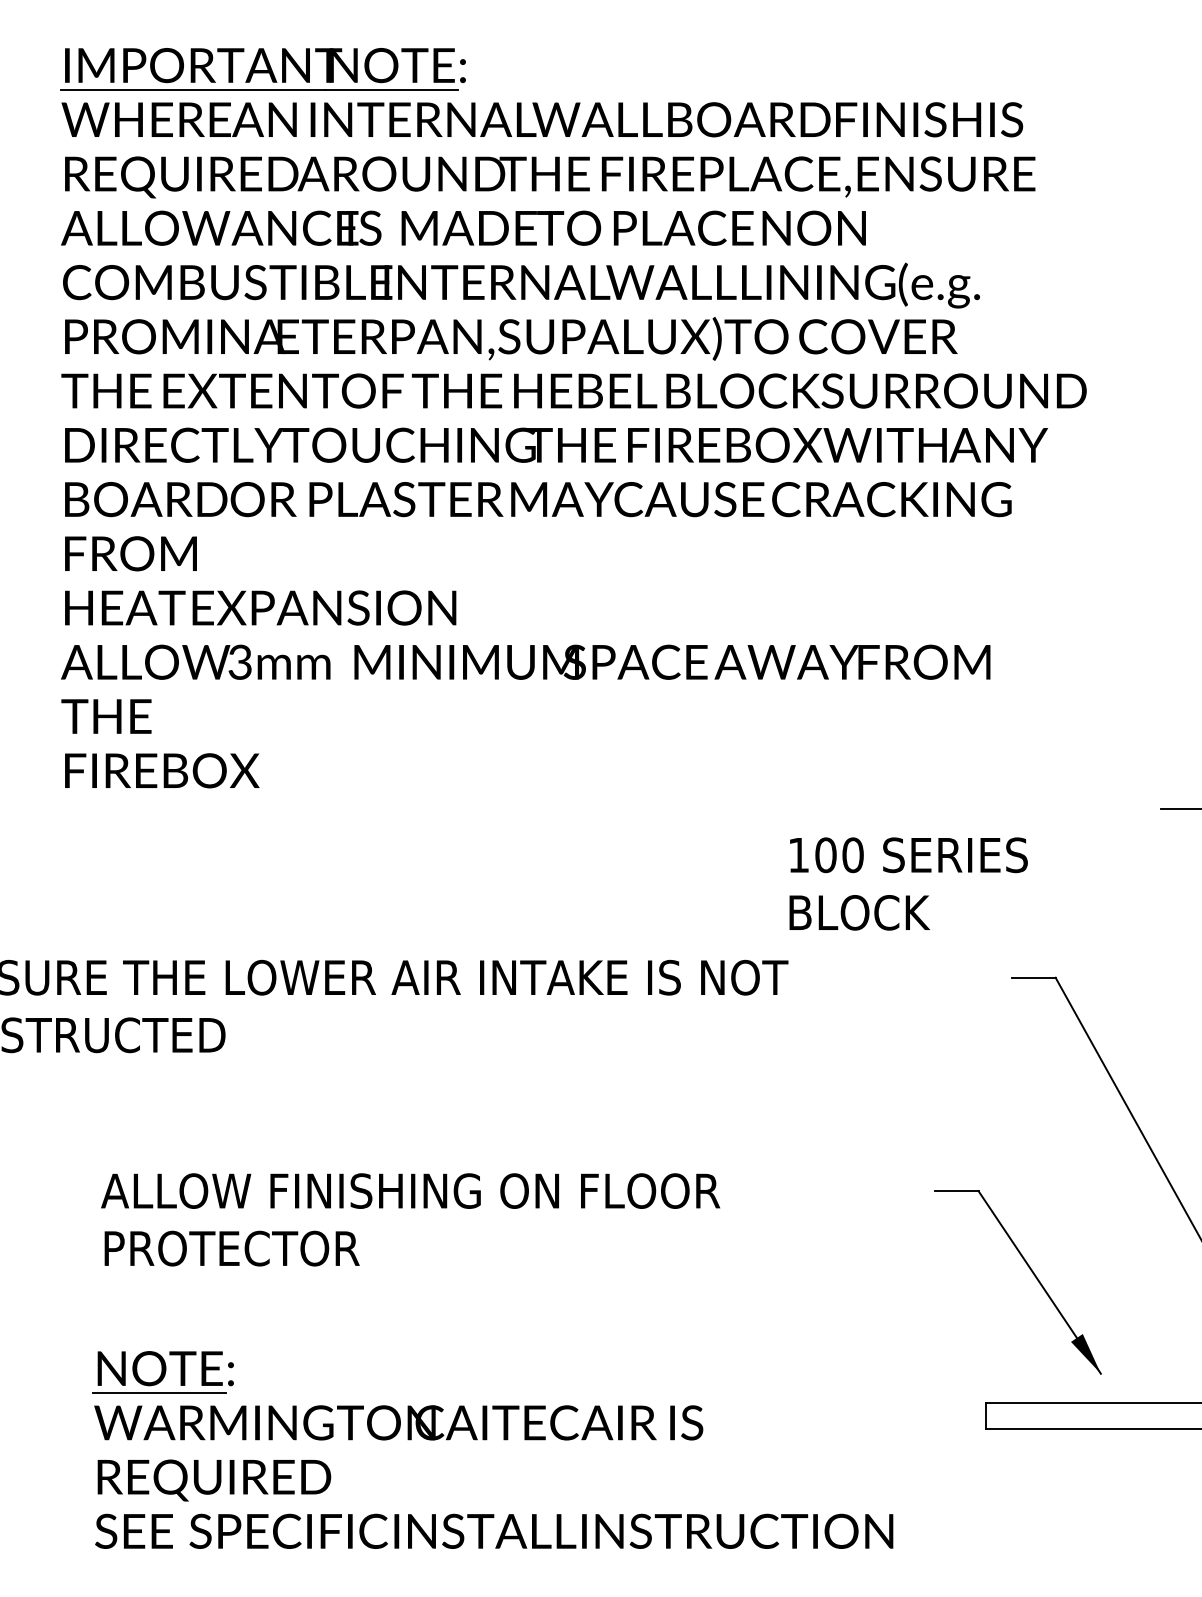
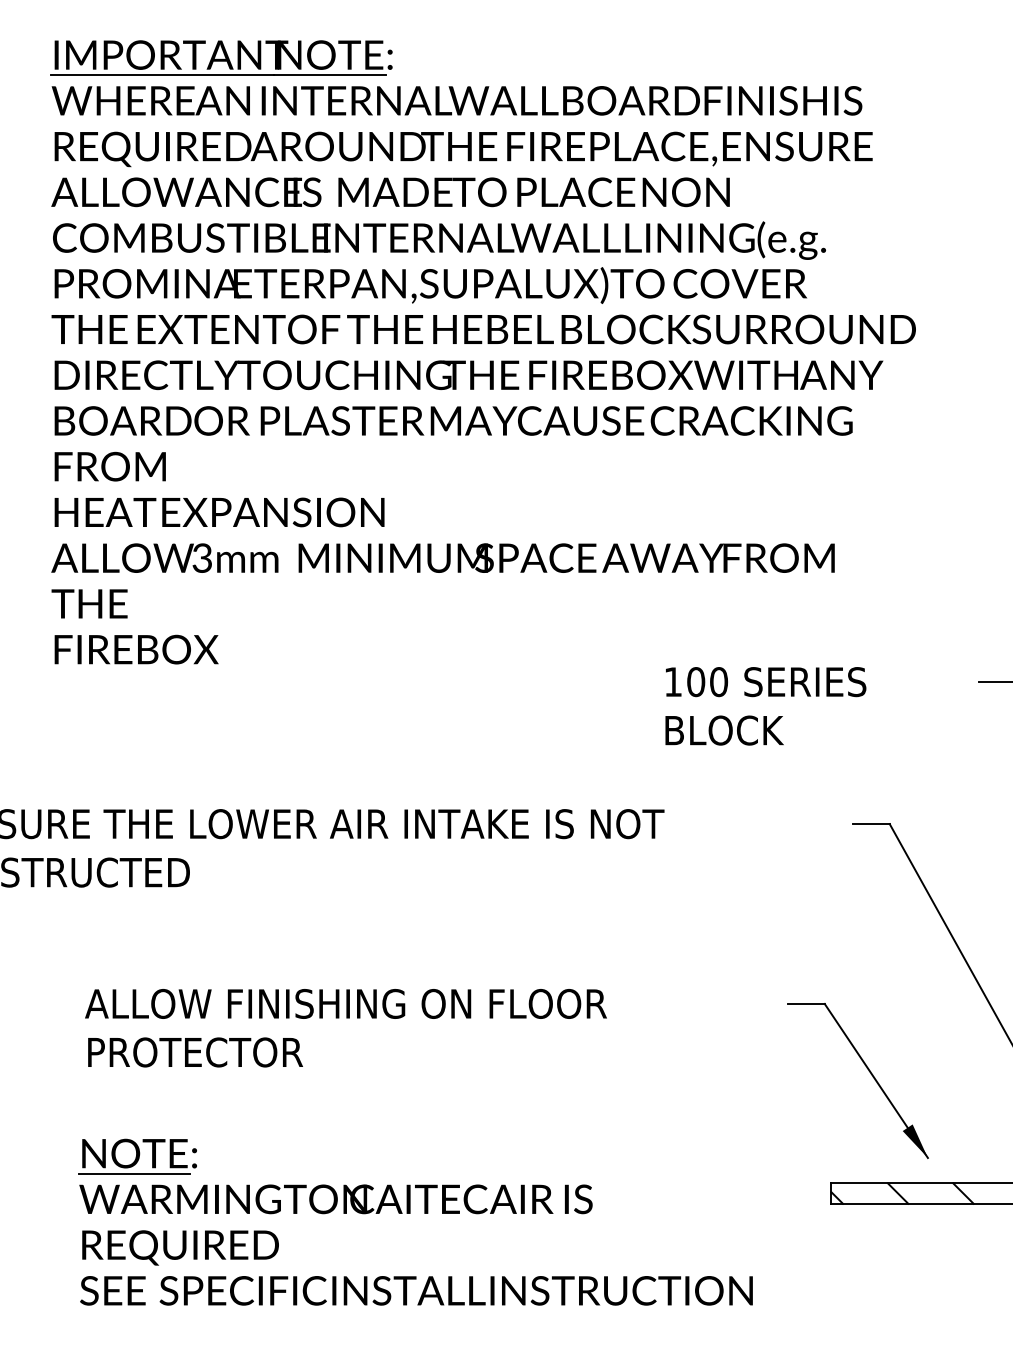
text: (908, 883) -> (765, 705), moved
hatch: (1070, 1415) -> (902, 1193), added

